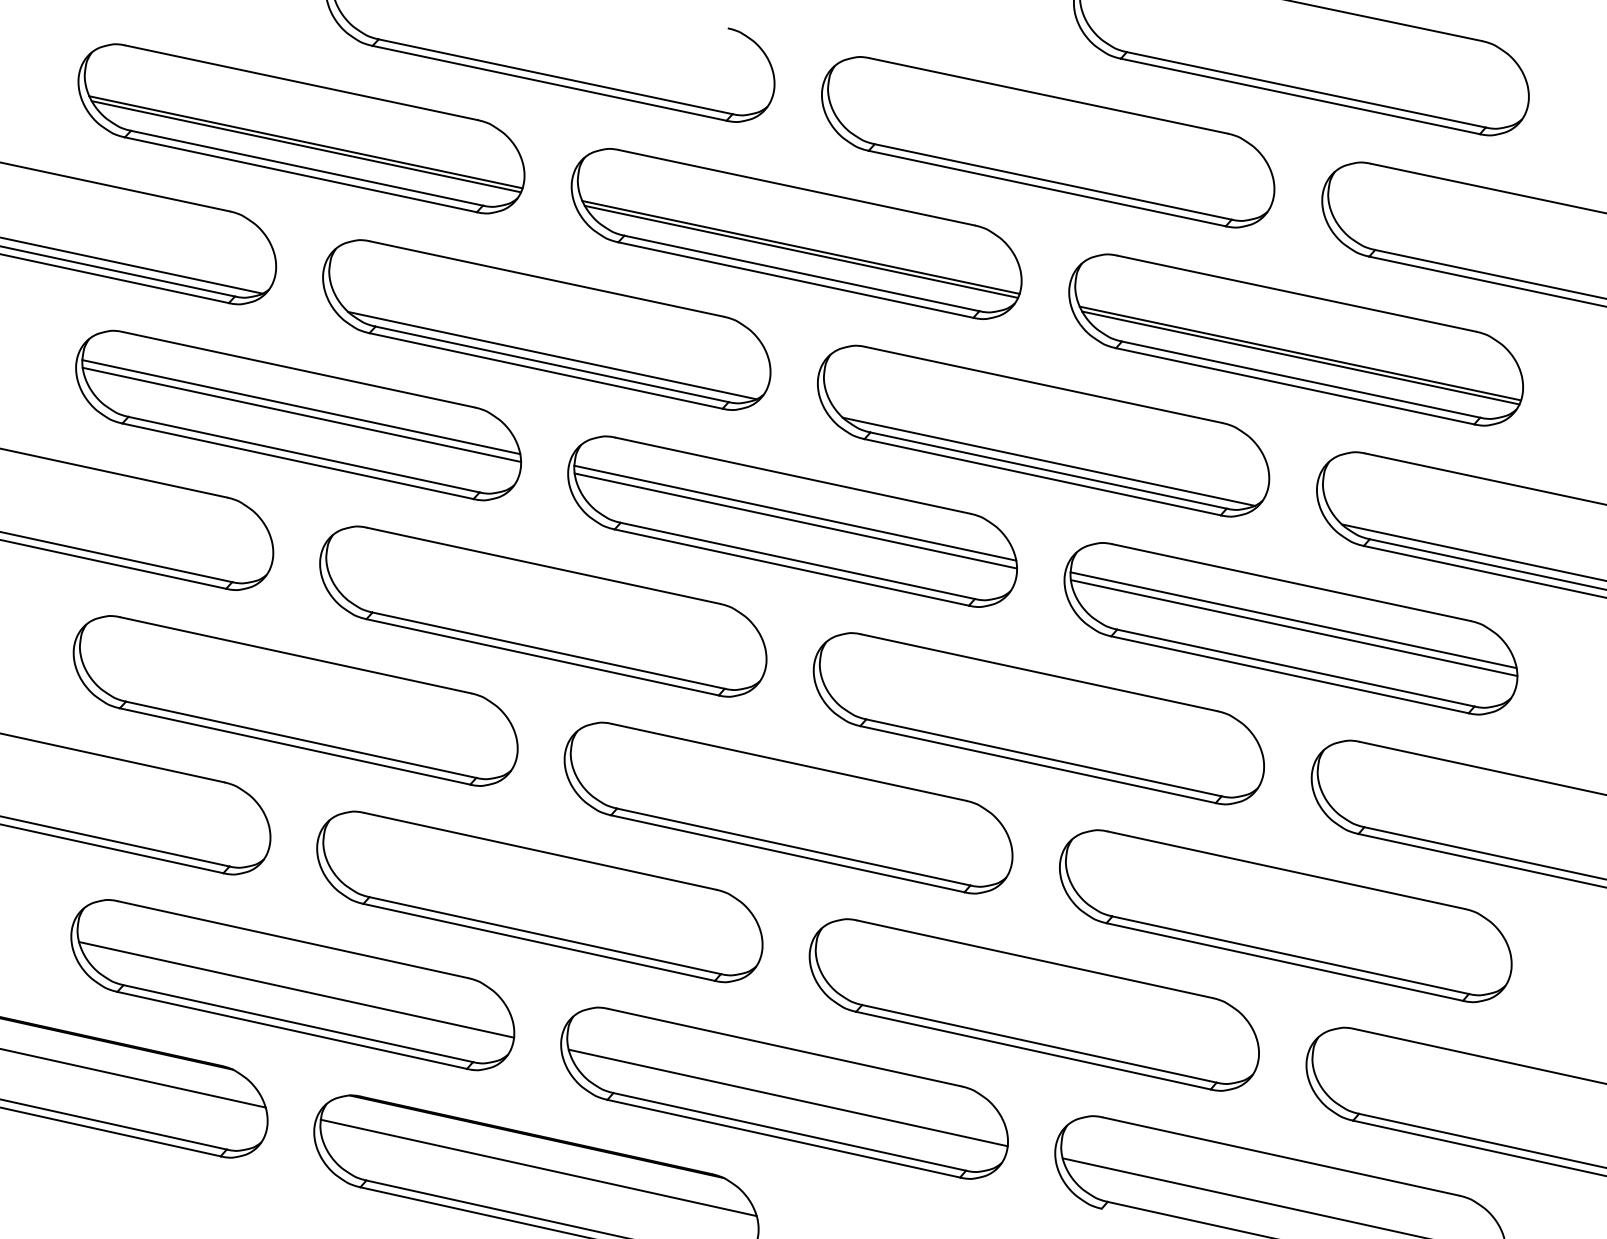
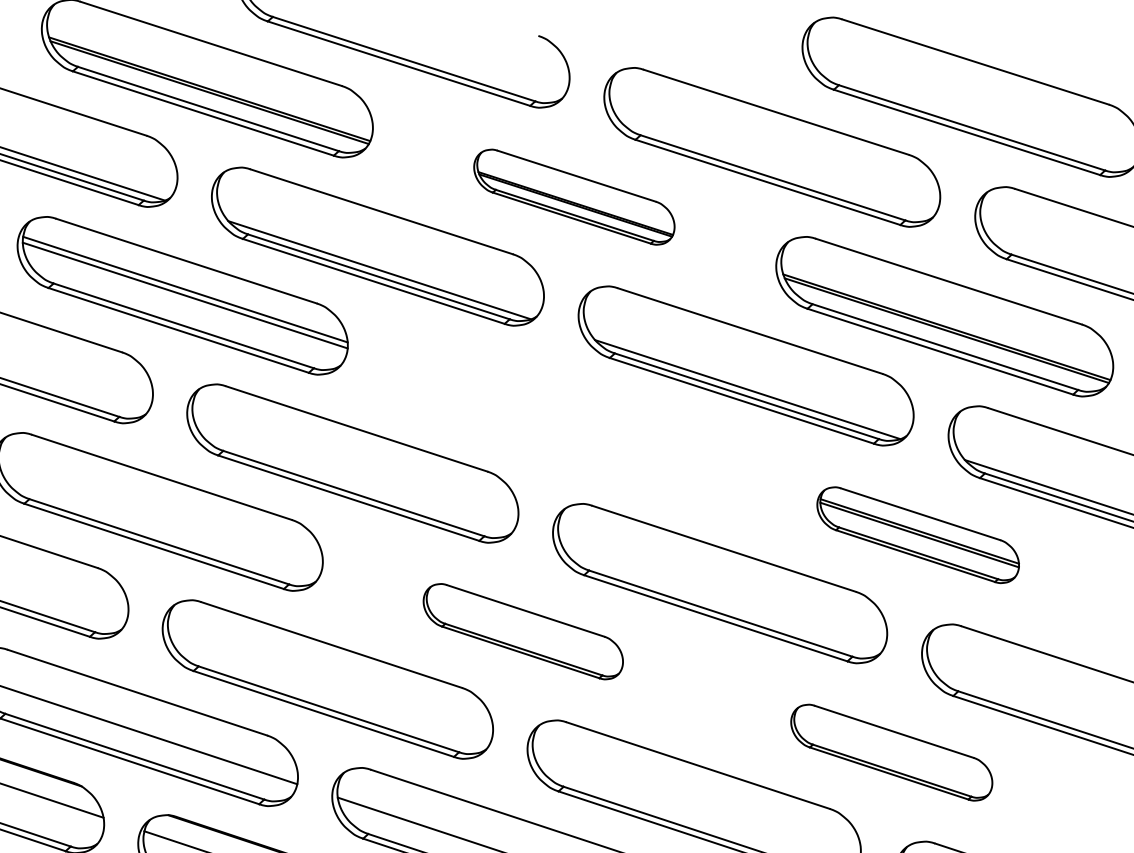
part: (796, 233) -> (574, 196), size x0.6
part: (792, 521) -> (548, 414), removed
part: (1290, 628) -> (917, 534), size x0.6
part: (788, 807) -> (523, 631), size x0.6
part: (1285, 916) -> (891, 752), size x0.6

